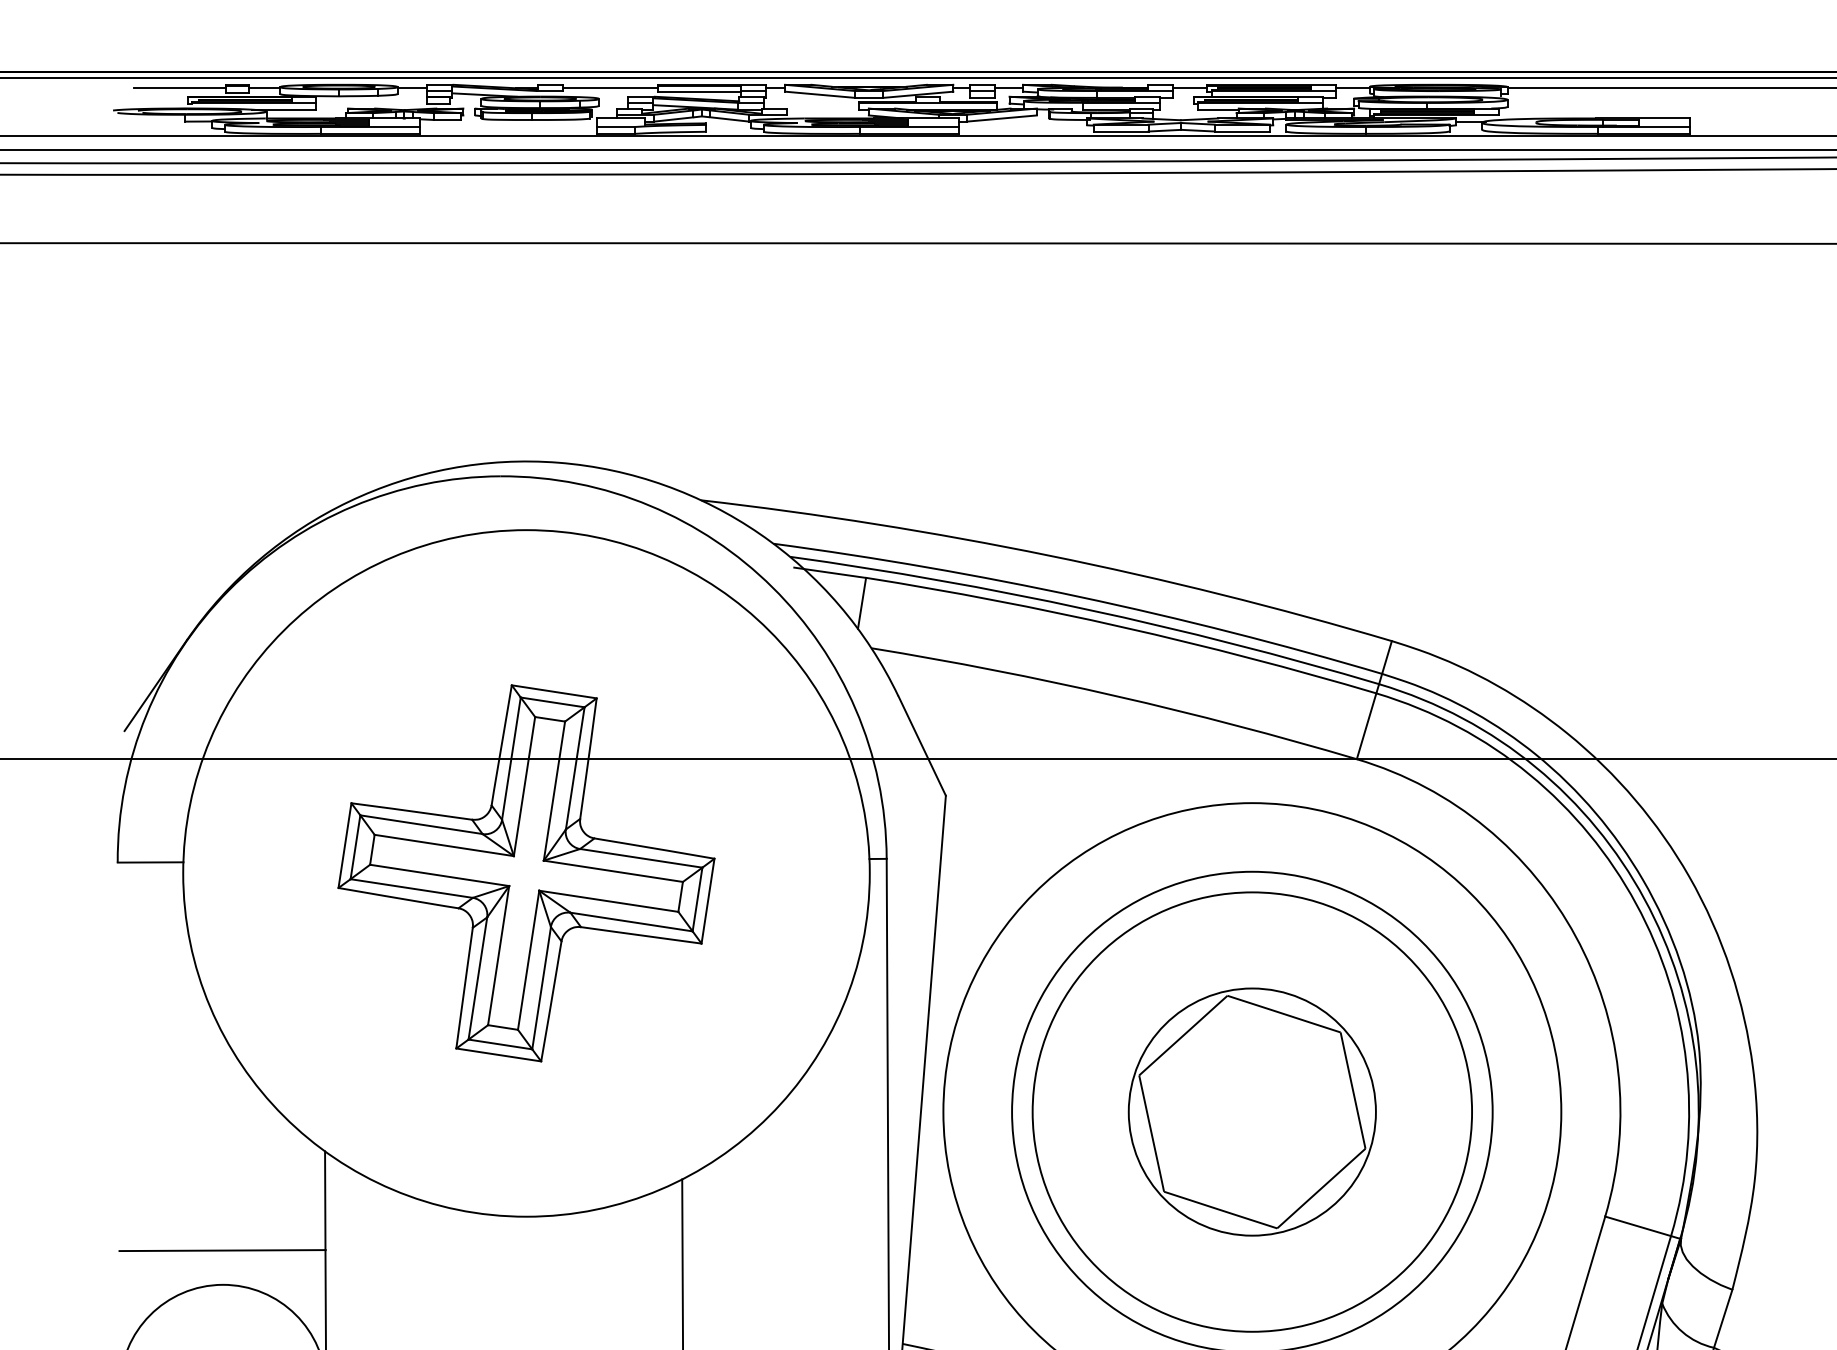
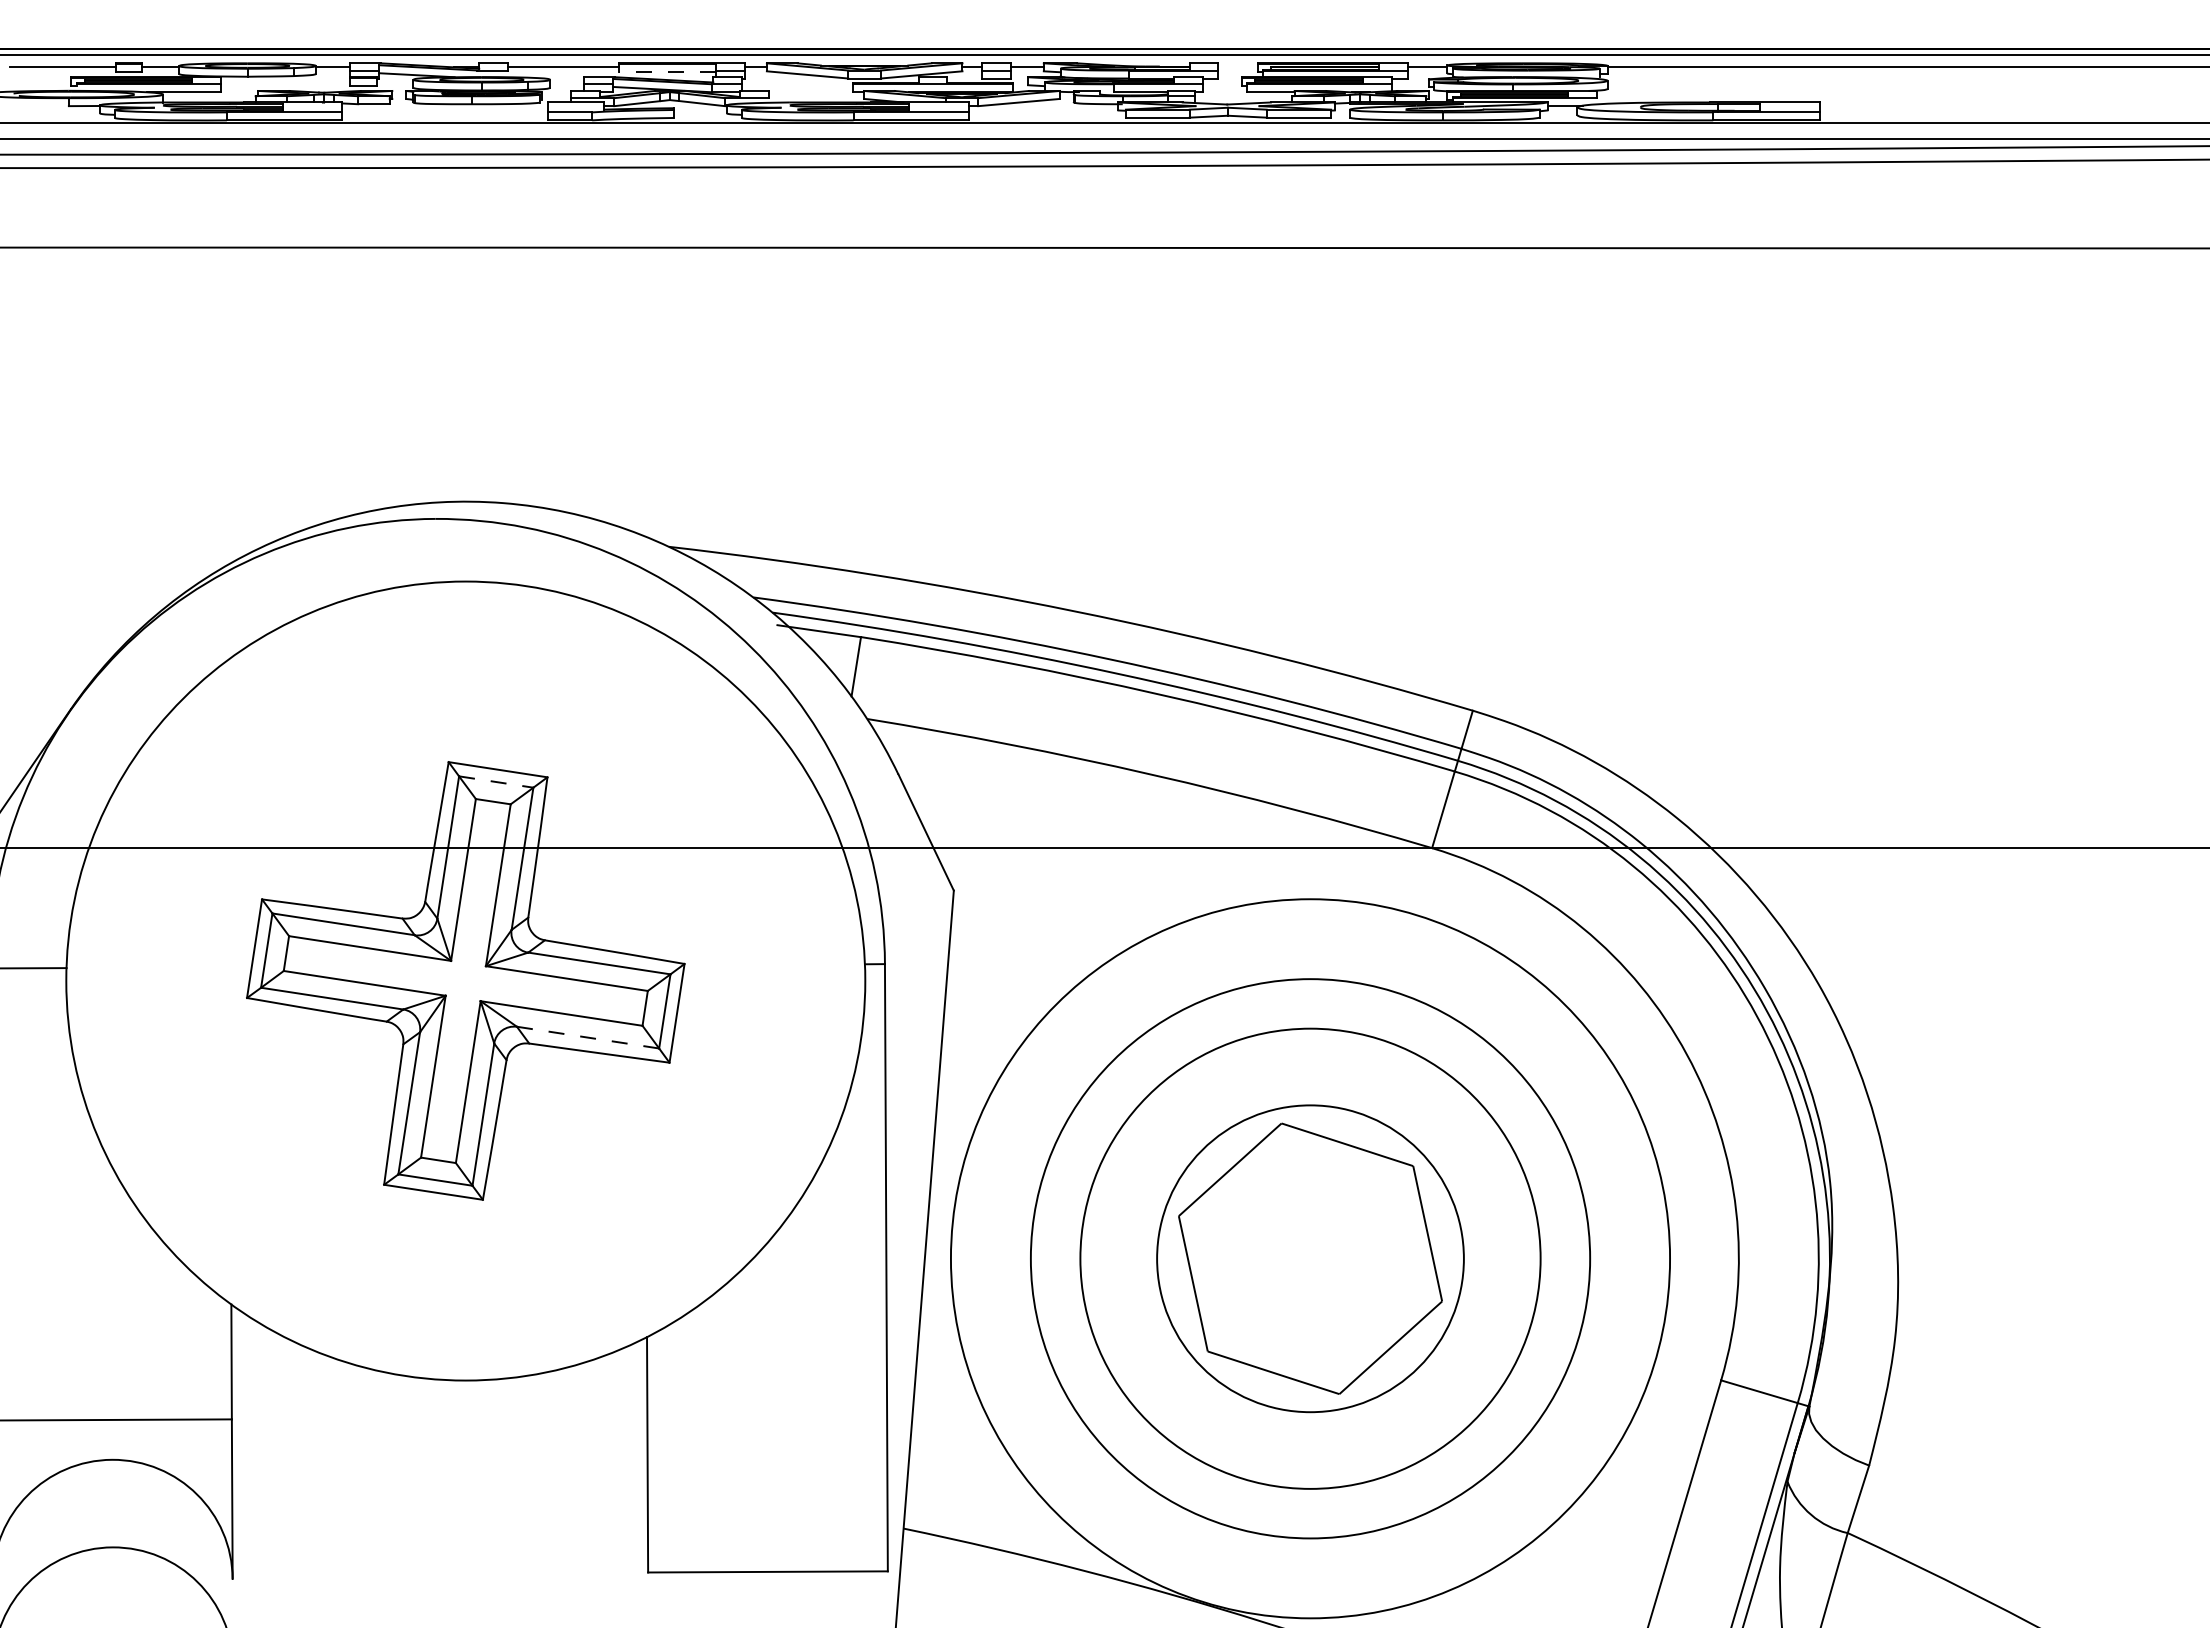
line: (1189, 88) -> (1237, 67), removed
line: (699, 92) -> (667, 72), solid -> dashed
line: (552, 702) -> (496, 782), solid -> dashed
line: (631, 921) -> (588, 1037), solid -> dashed
circle: (1252, 1111) -> (1310, 1258), size x0.6
circle: (1252, 1111) -> (1310, 1258), size x1.6

